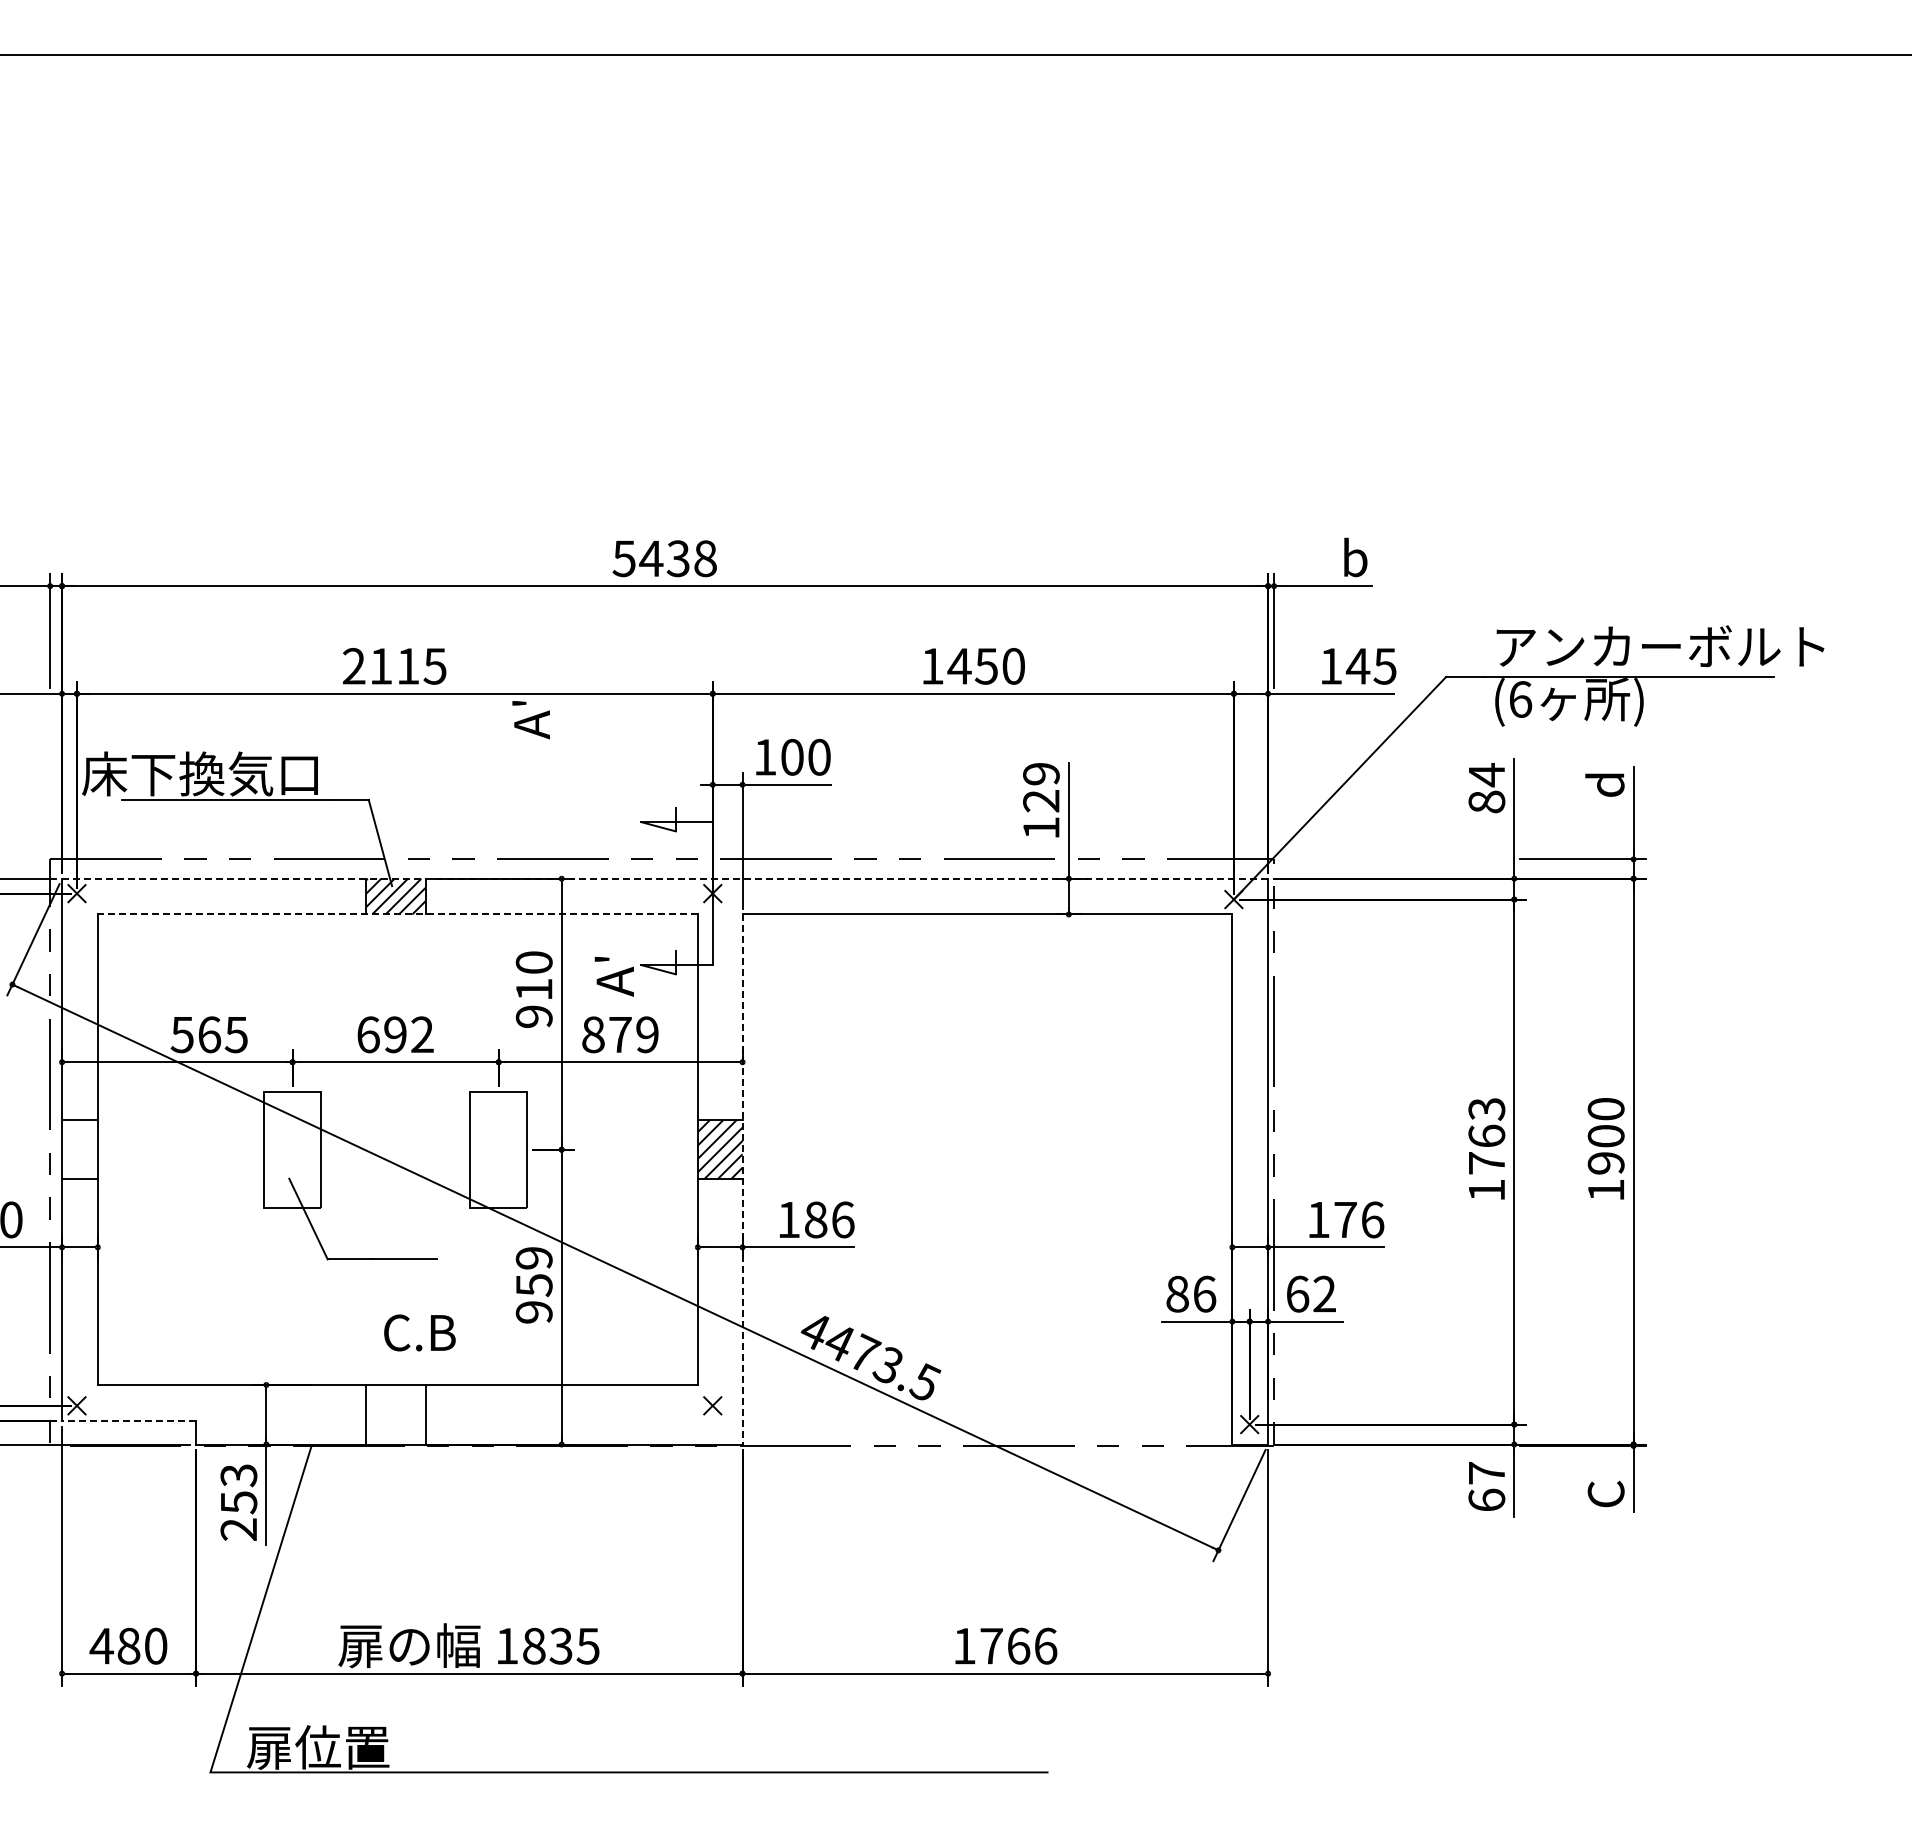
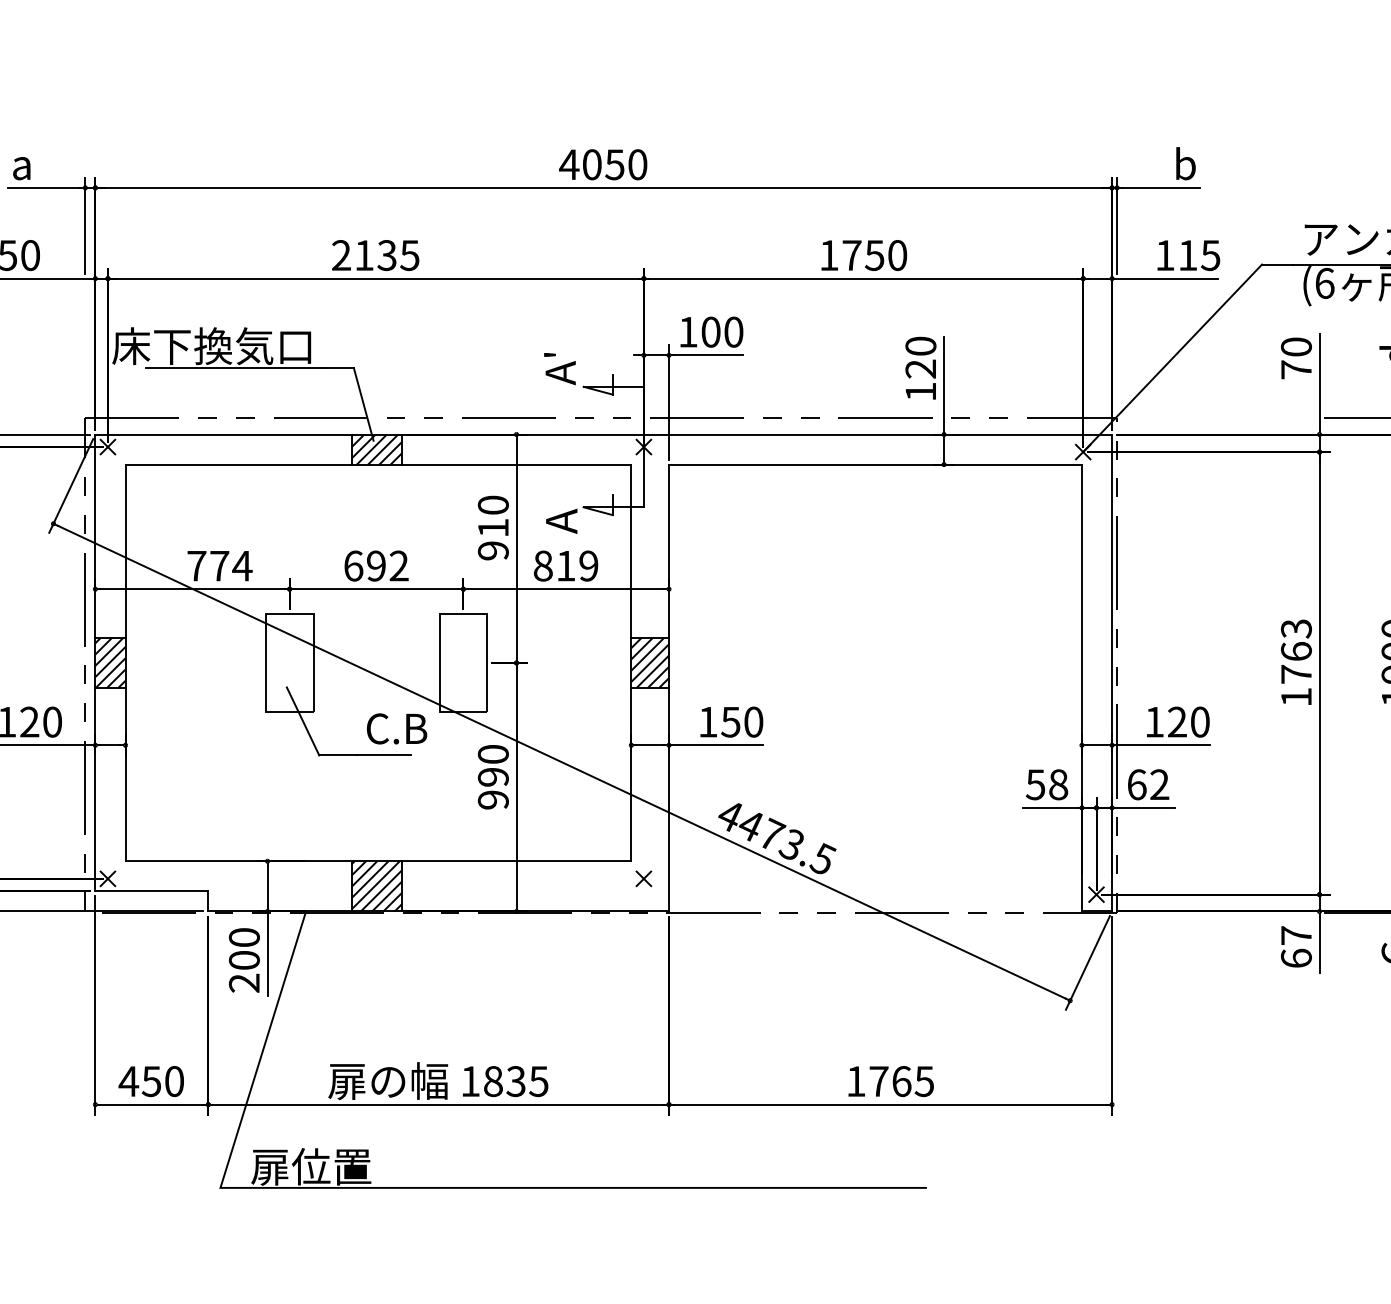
text: (664, 558) -> (603, 164), 5438 -> 4050
text: (407, 666) -> (386, 255), 2115 -> 2135
text: (959, 666) -> (851, 255), 1450 -> 1750
text: (1357, 666) -> (1187, 255), 145 -> 115
text: (530, 720) -> (559, 369), moved
text: (1041, 773) -> (921, 345), 129 -> 120
text: (1486, 788) -> (1296, 358), 84 -> 70
line: (664, 878) -> (603, 434), dashed -> solid
line: (397, 914) -> (378, 464), dashed -> solid
text: (601, 958) -> (550, 501), A' -> A
text: (209, 1034) -> (219, 565), 565 -> 774
text: (620, 1034) -> (566, 565), 879 -> 819
hatch: (79, 1149) -> (110, 662), added
line: (742, 1179) -> (668, 688), dashed -> solid
text: (829, 1219) -> (742, 721), 186 -> 150
text: (1359, 1219) -> (1189, 721), 176 -> 120
text: (533, 1272) -> (492, 766), 959 -> 990
text: (1190, 1293) -> (1046, 784), 86 -> 58
text: (419, 1332) -> (396, 728), moved
hatch: (395, 1414) -> (376, 886), added
line: (128, 1420) -> (151, 891), dashed -> solid
text: (238, 1489) -> (244, 949), 253 -> 200
text: (128, 1645) -> (151, 1080), 480 -> 450
text: (1045, 1645) -> (924, 1080), 1766 -> 1765

